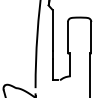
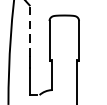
line: (52, 29) -> (29, 30), solid -> dashed

